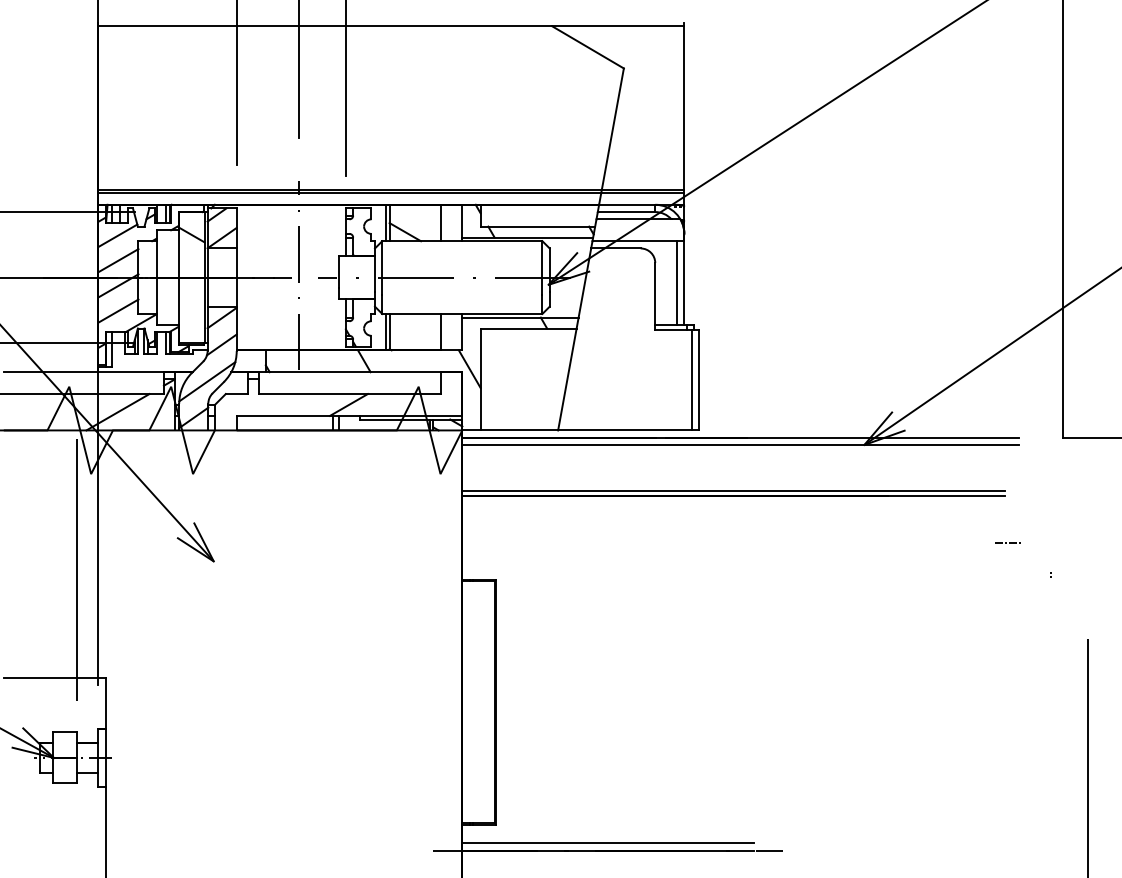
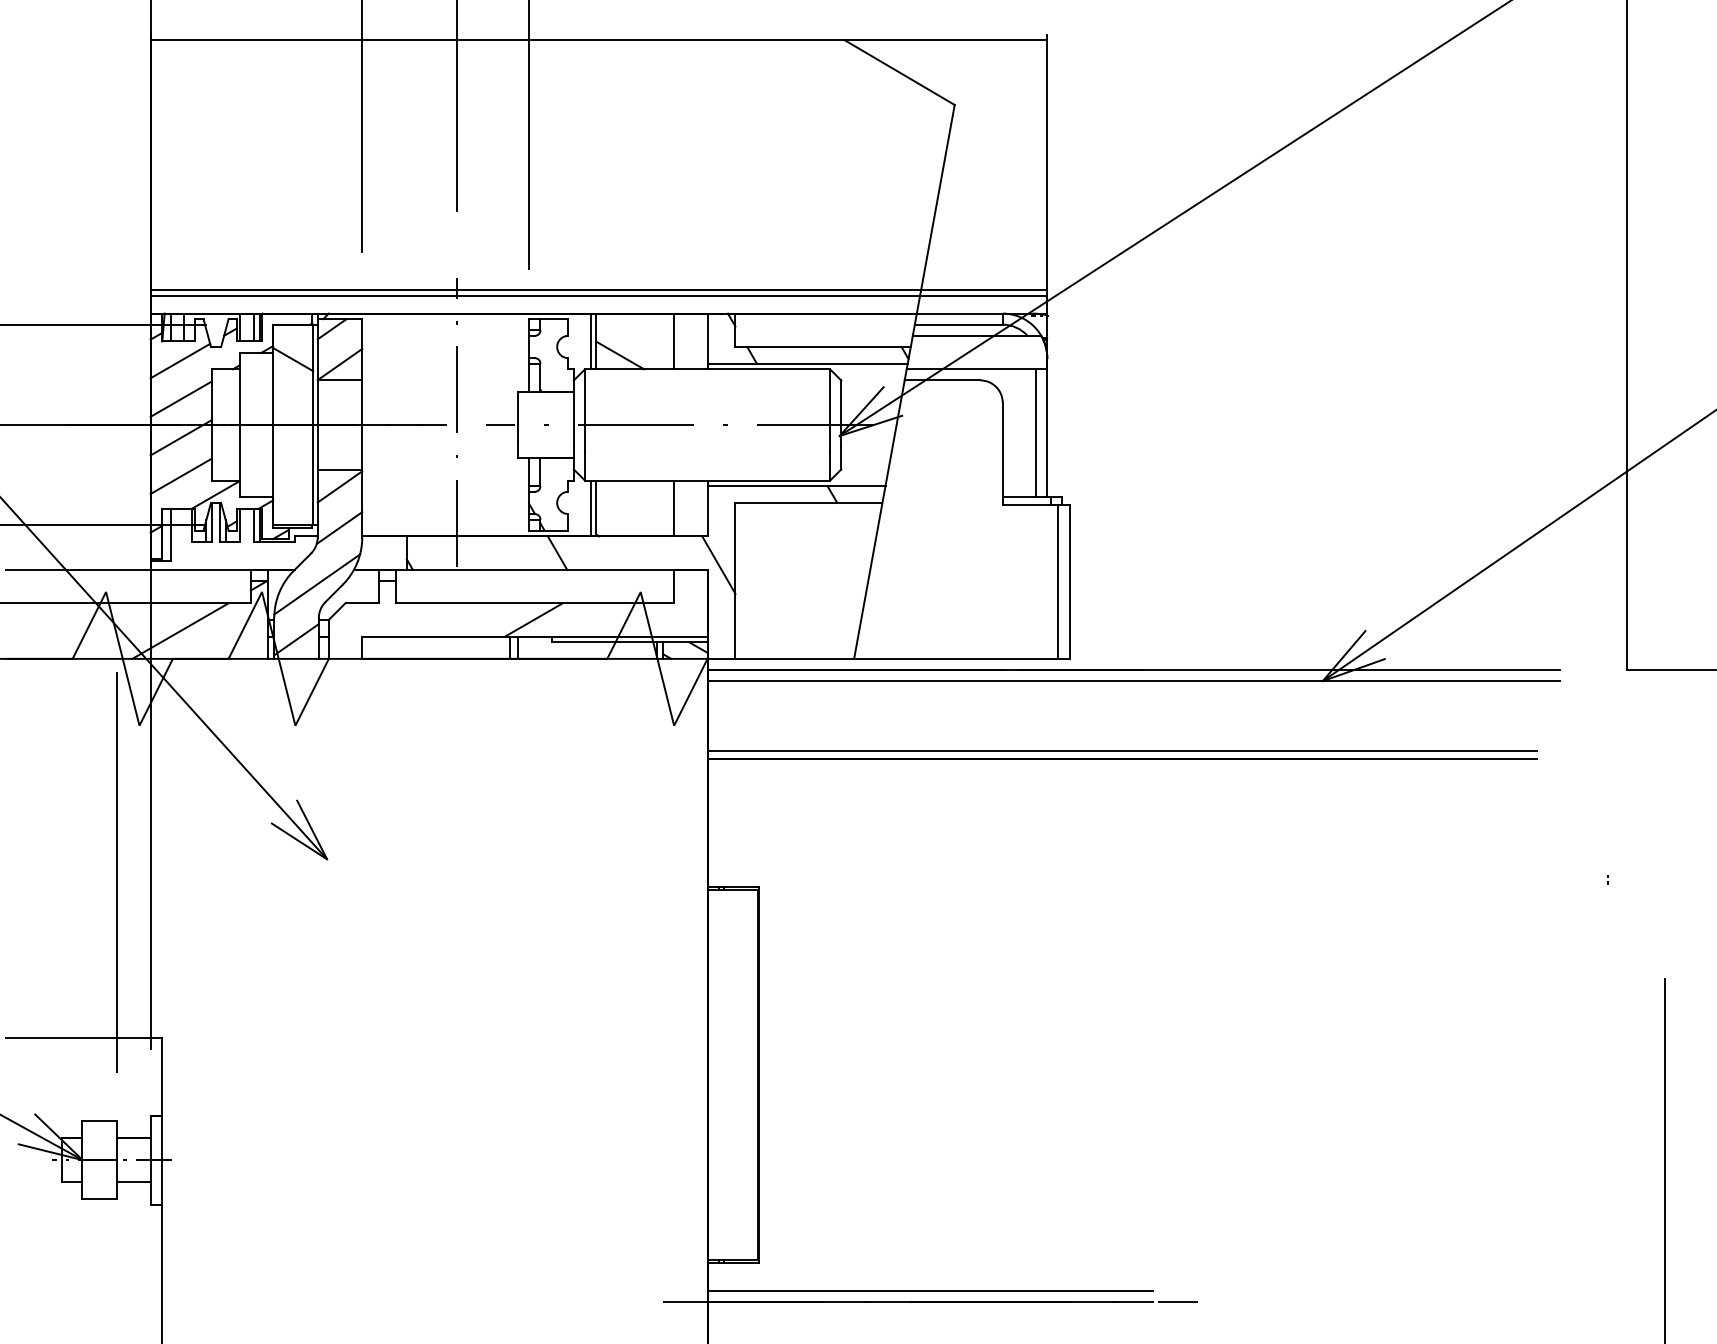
line: (1006, 542) -> (1540, 830), removed

